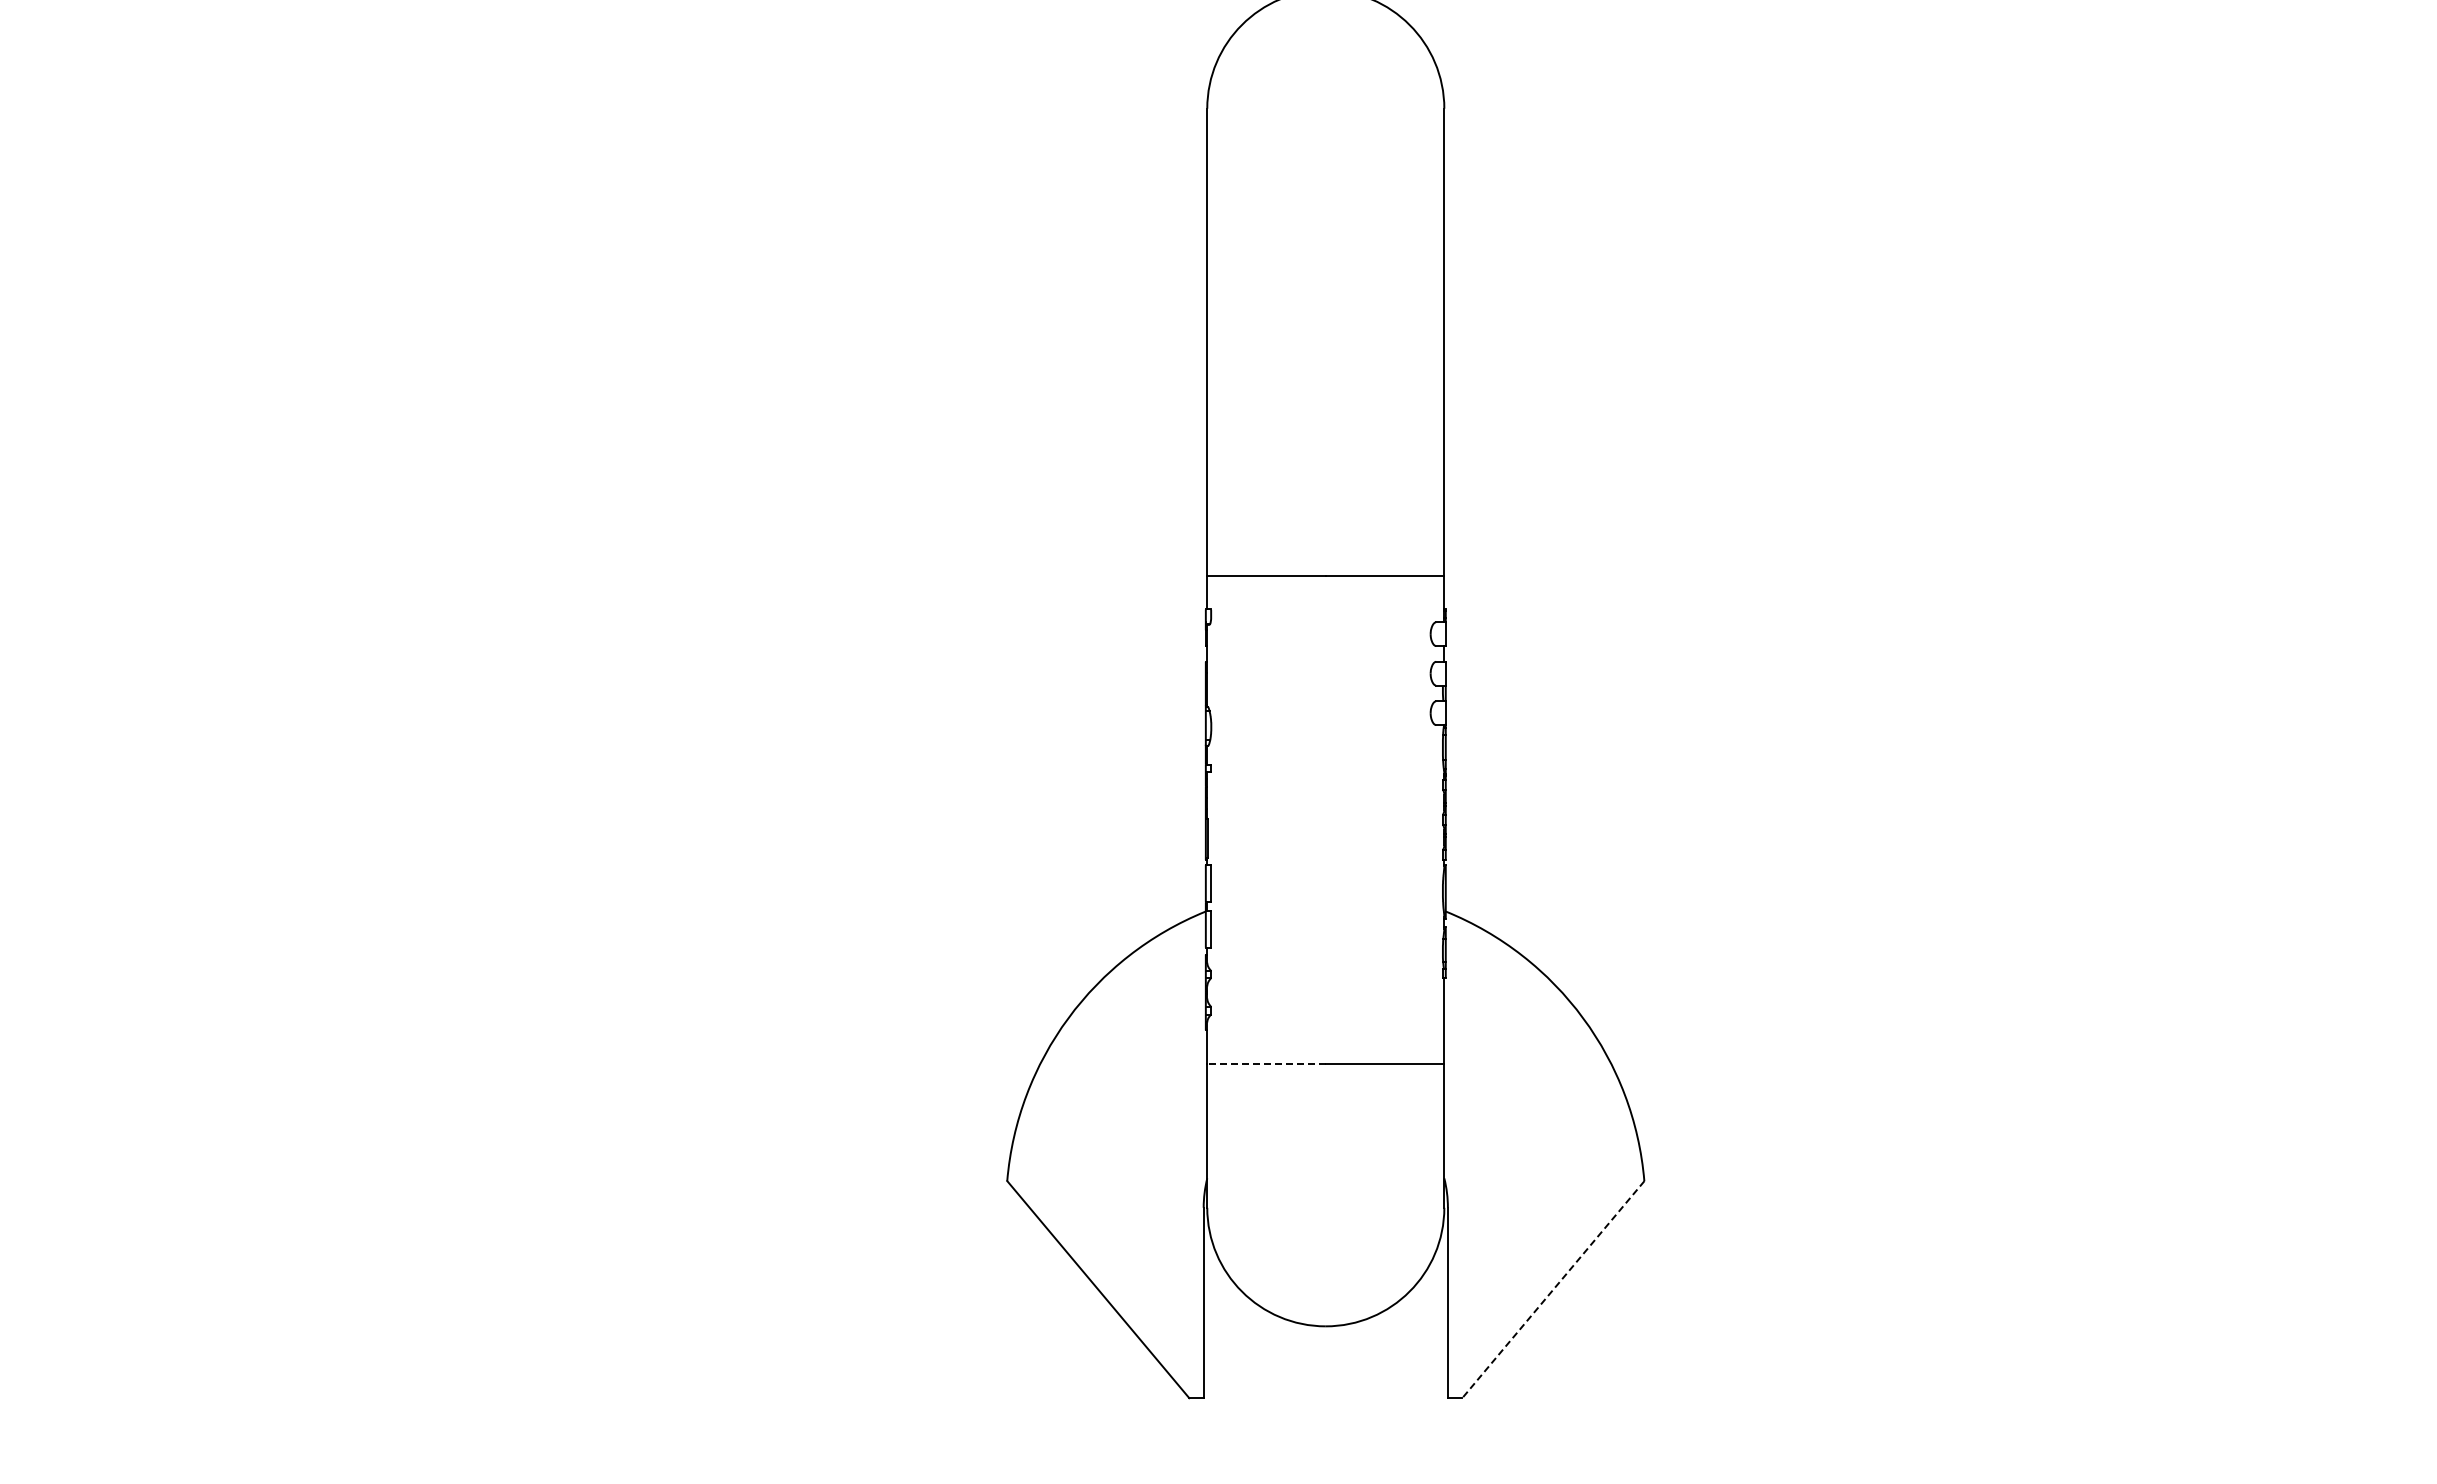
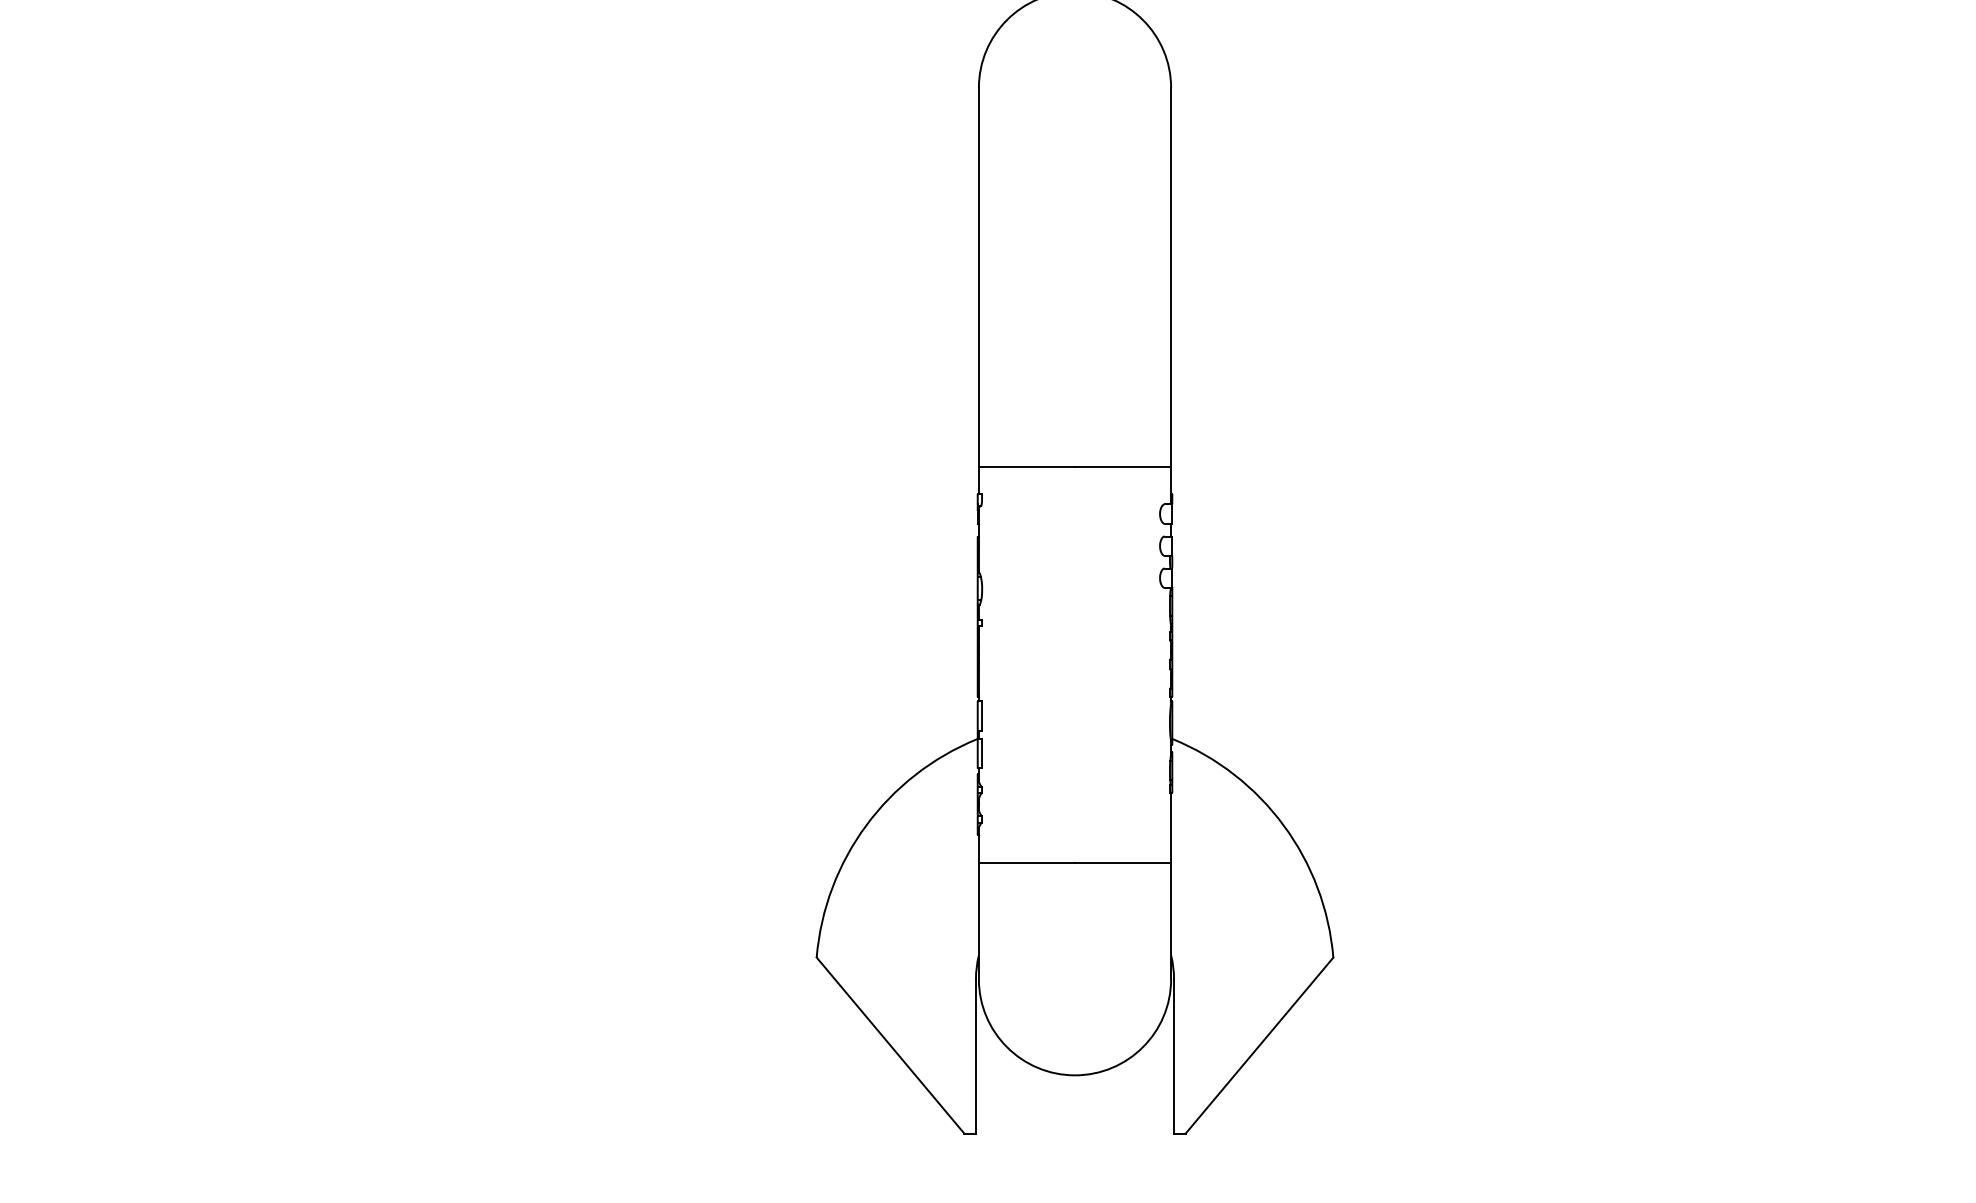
line: (1266, 1064) -> (1026, 863), dashed -> solid
line: (1553, 1289) -> (1259, 1045), dashed -> solid

